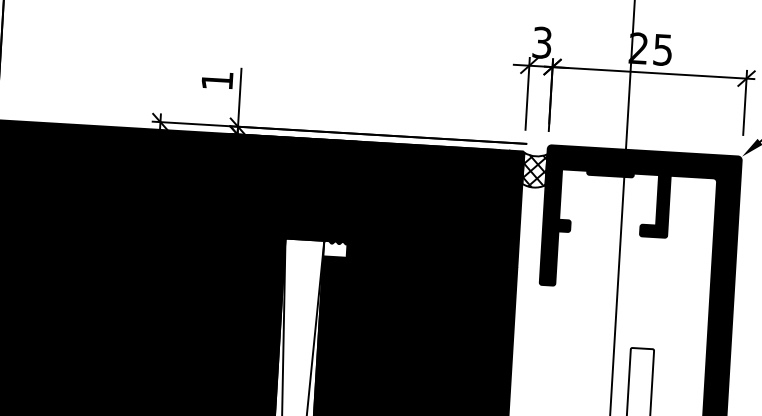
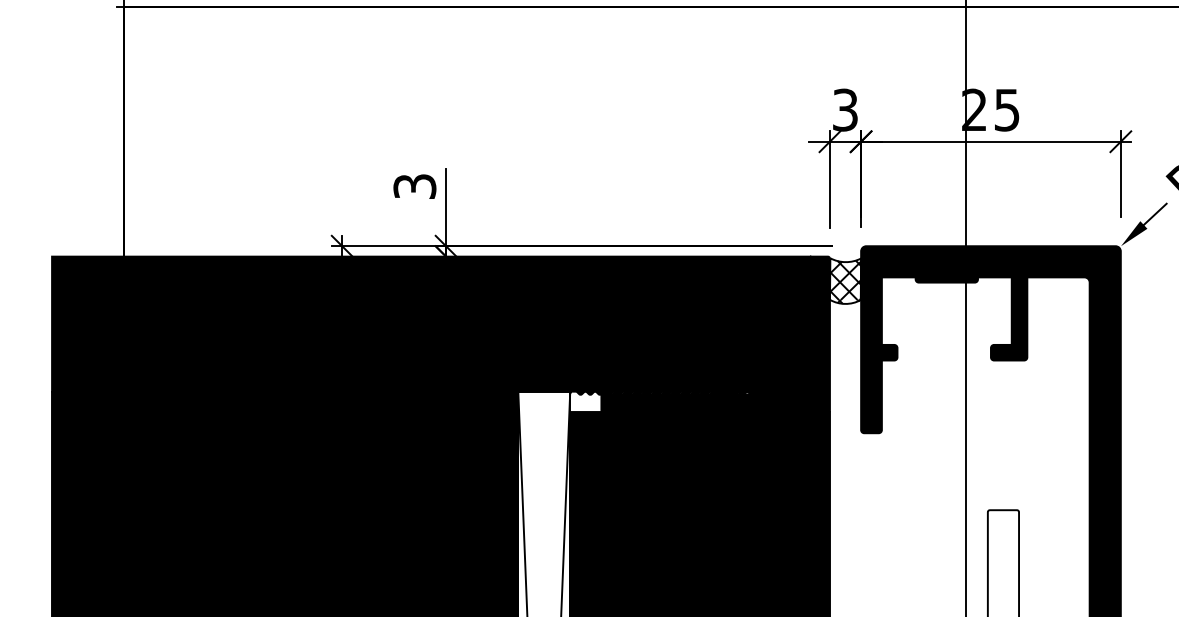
text: (217, 80) -> (414, 186), 1 -> 3

